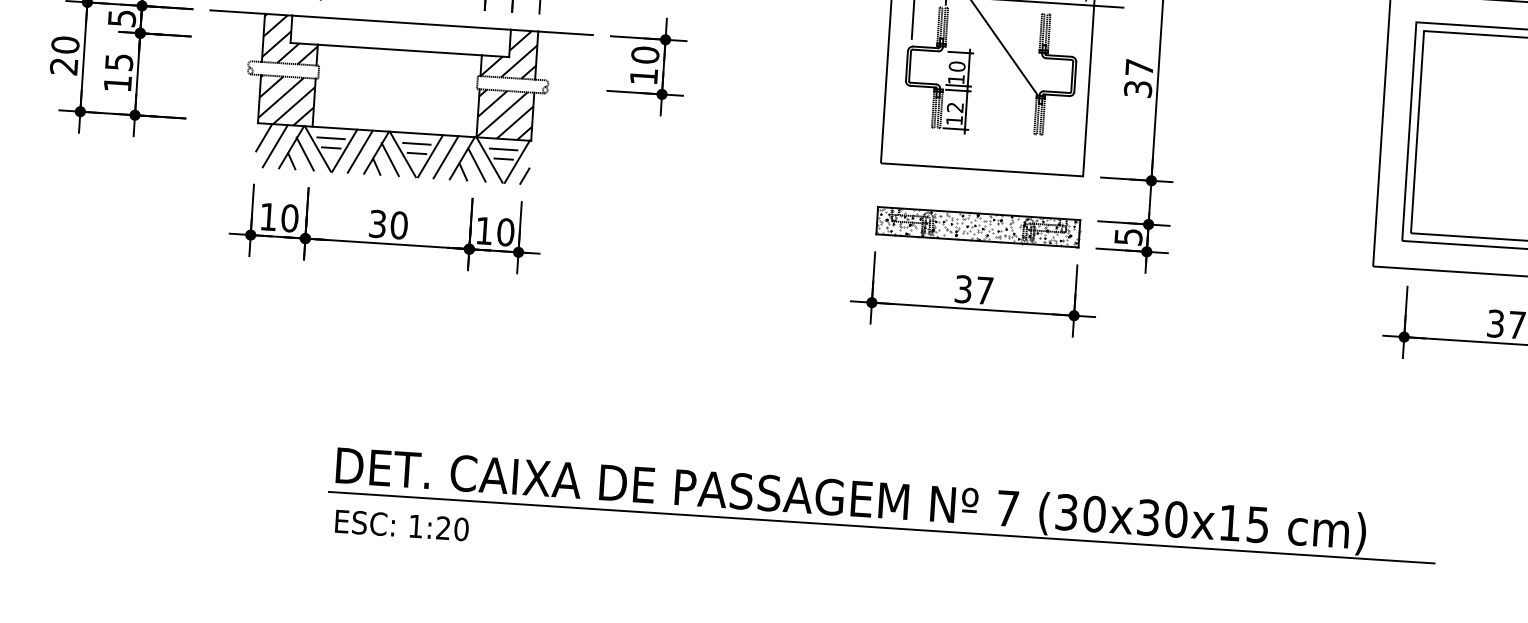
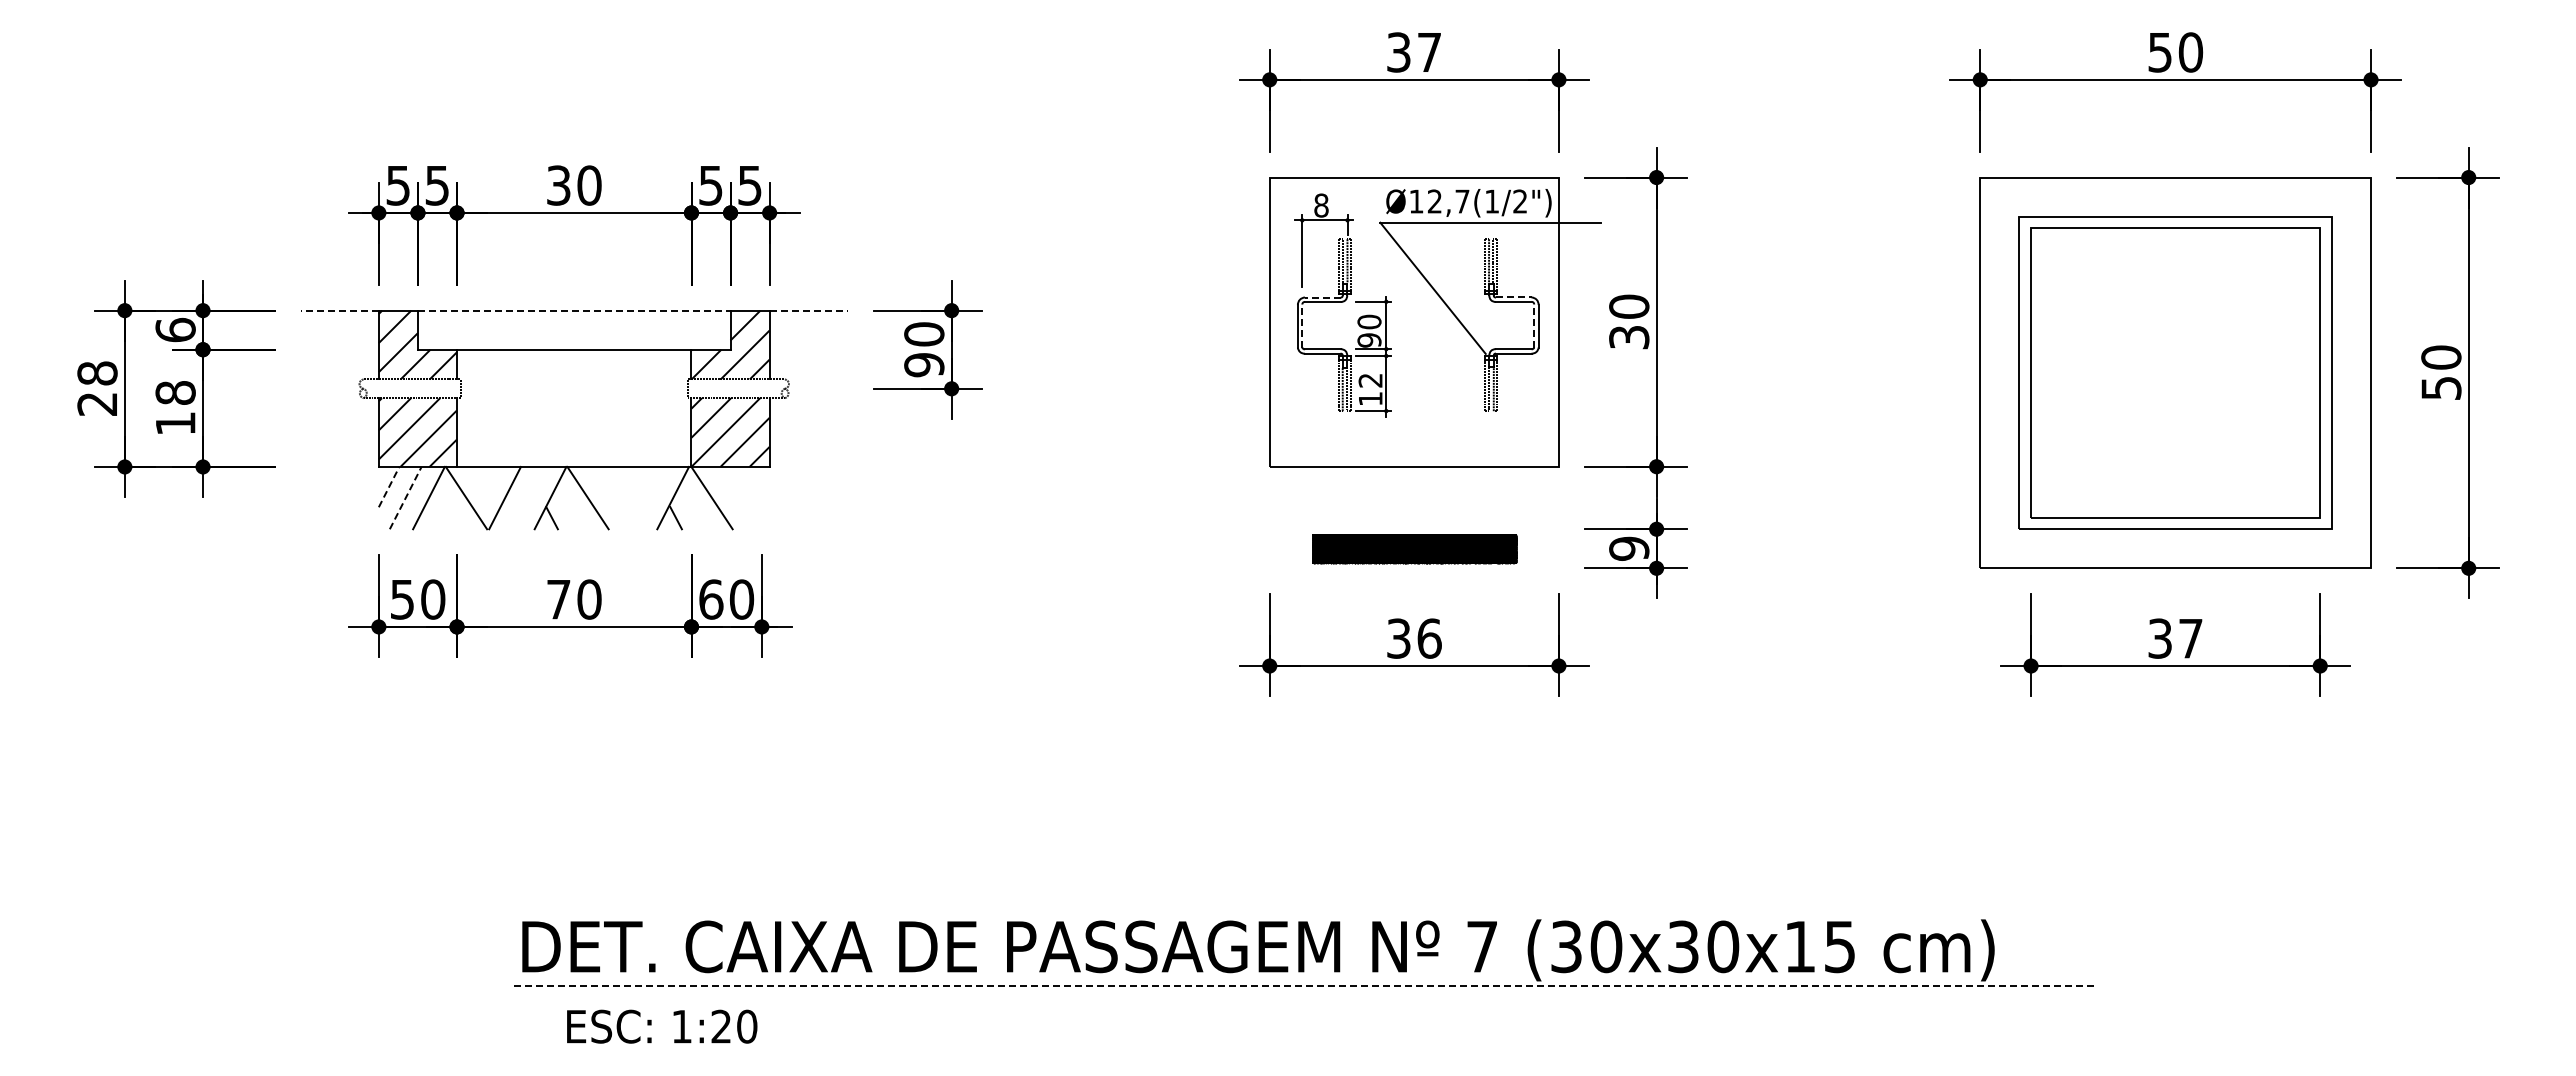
line: (237, 12) -> (339, 310), solid -> dashed
text: (121, 17) -> (175, 329), 5 -> 6
line: (401, 22) -> (574, 310), solid -> dashed
line: (566, 33) -> (809, 310), solid -> dashed
text: (65, 45) -> (97, 373), 20 -> 28
line: (925, 47) -> (1322, 297), solid -> dashed
line: (1059, 55) -> (1513, 297), solid -> dashed
text: (119, 61) -> (175, 392), 15 -> 18
line: (910, 66) -> (1302, 326), solid -> dashed
text: (1139, 67) -> (1629, 306), 37 -> 30
text: (644, 76) -> (924, 365), 10 -> 90
line: (1072, 77) -> (1534, 326), solid -> dashed
text: (956, 79) -> (1369, 340), 10 -> 90
line: (264, 138) -> (389, 487), solid -> dashed
line: (331, 138) -> (484, 481), removed
line: (416, 143) -> (606, 481), removed
line: (275, 146) -> (405, 498), solid -> dashed
line: (331, 147) -> (485, 495), removed
line: (503, 149) -> (730, 481), removed
line: (360, 151) -> (527, 497), removed
line: (304, 153) -> (448, 506), removed
line: (416, 153) -> (607, 495), removed
line: (430, 155) -> (627, 497), removed
line: (445, 156) -> (649, 497), removed
line: (390, 159) -> (570, 506), removed
line: (503, 159) -> (731, 495), removed
line: (291, 161) -> (430, 518), removed
line: (517, 161) -> (751, 497), removed
line: (476, 165) -> (694, 506), removed
line: (524, 175) -> (763, 517), removed
text: (268, 216) -> (402, 599), 10 -> 50
text: (377, 223) -> (558, 599), 30 -> 70
part: (978, 227) -> (1414, 548), size x0.7
text: (484, 230) -> (711, 599), 10 -> 60
text: (1128, 236) -> (1629, 548), 5 -> 9
text: (984, 290) -> (1429, 638), 37 -> 36
text: (402, 525) -> (662, 1026), moved
line: (881, 527) -> (1304, 985), solid -> dashed

